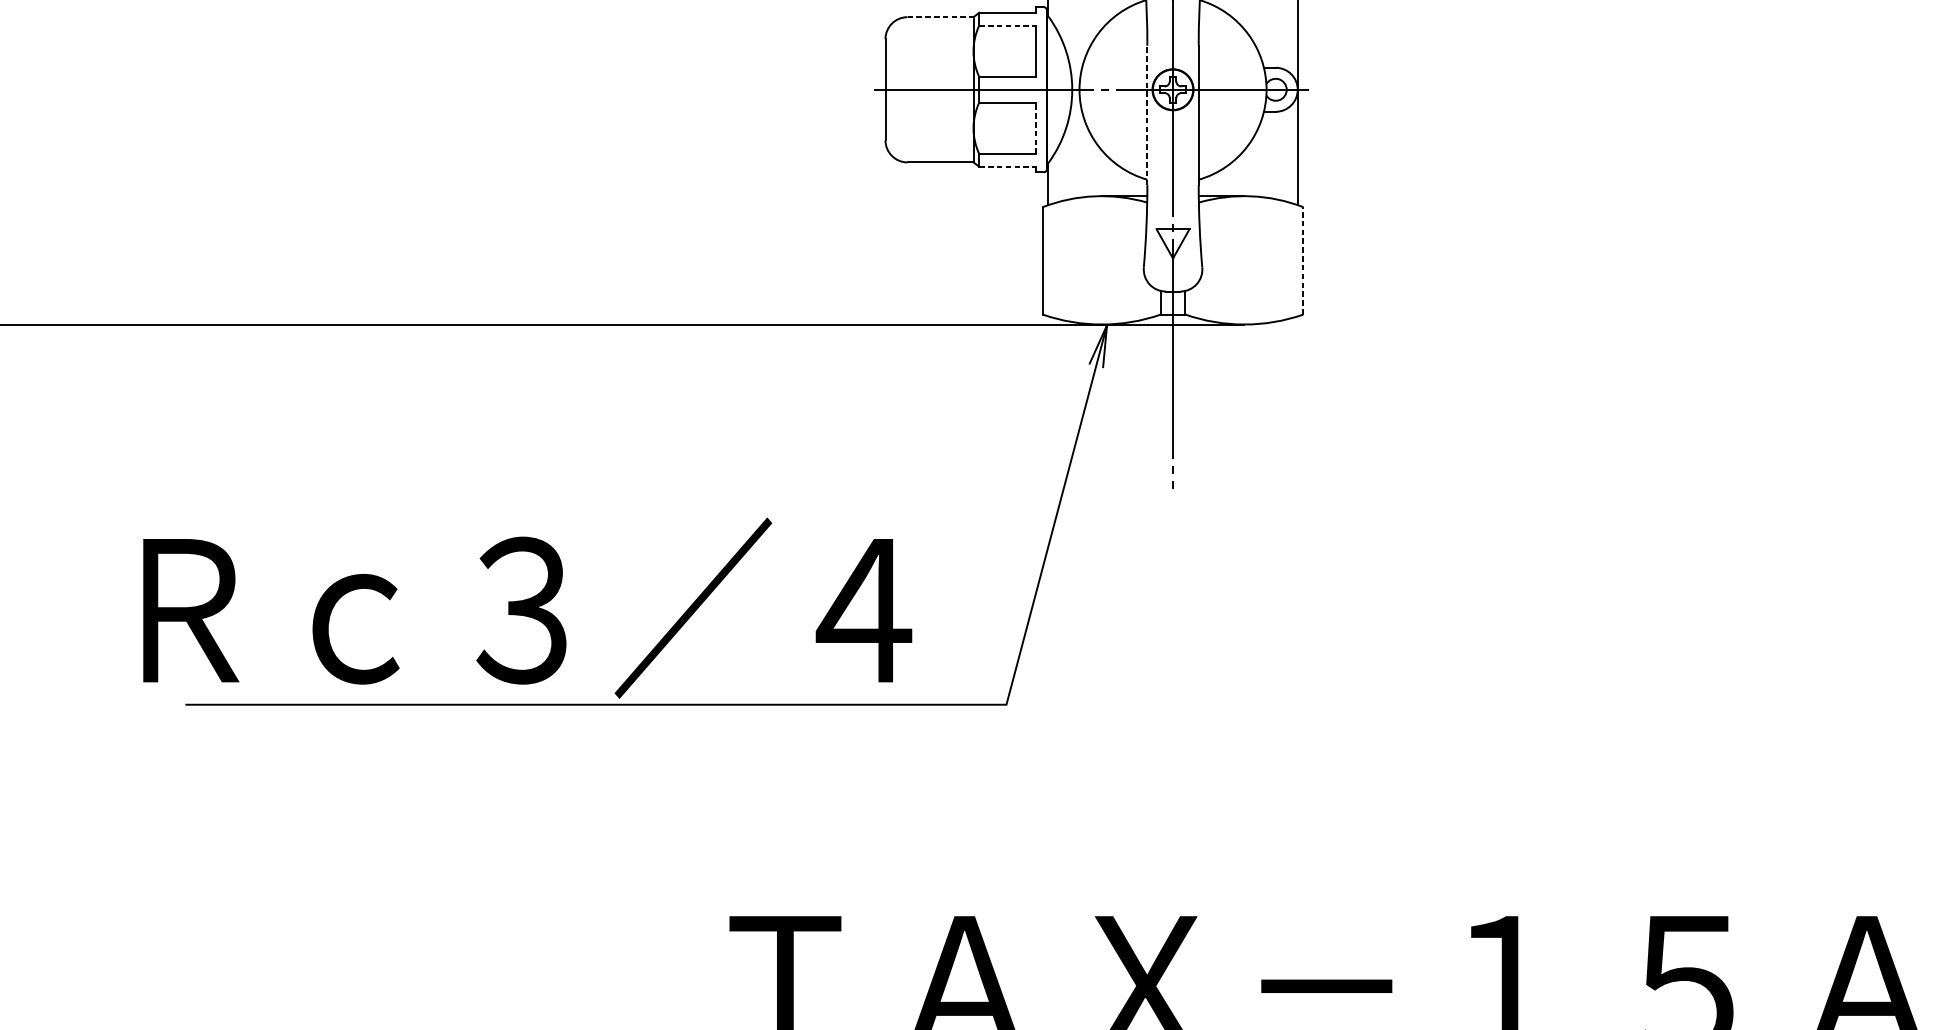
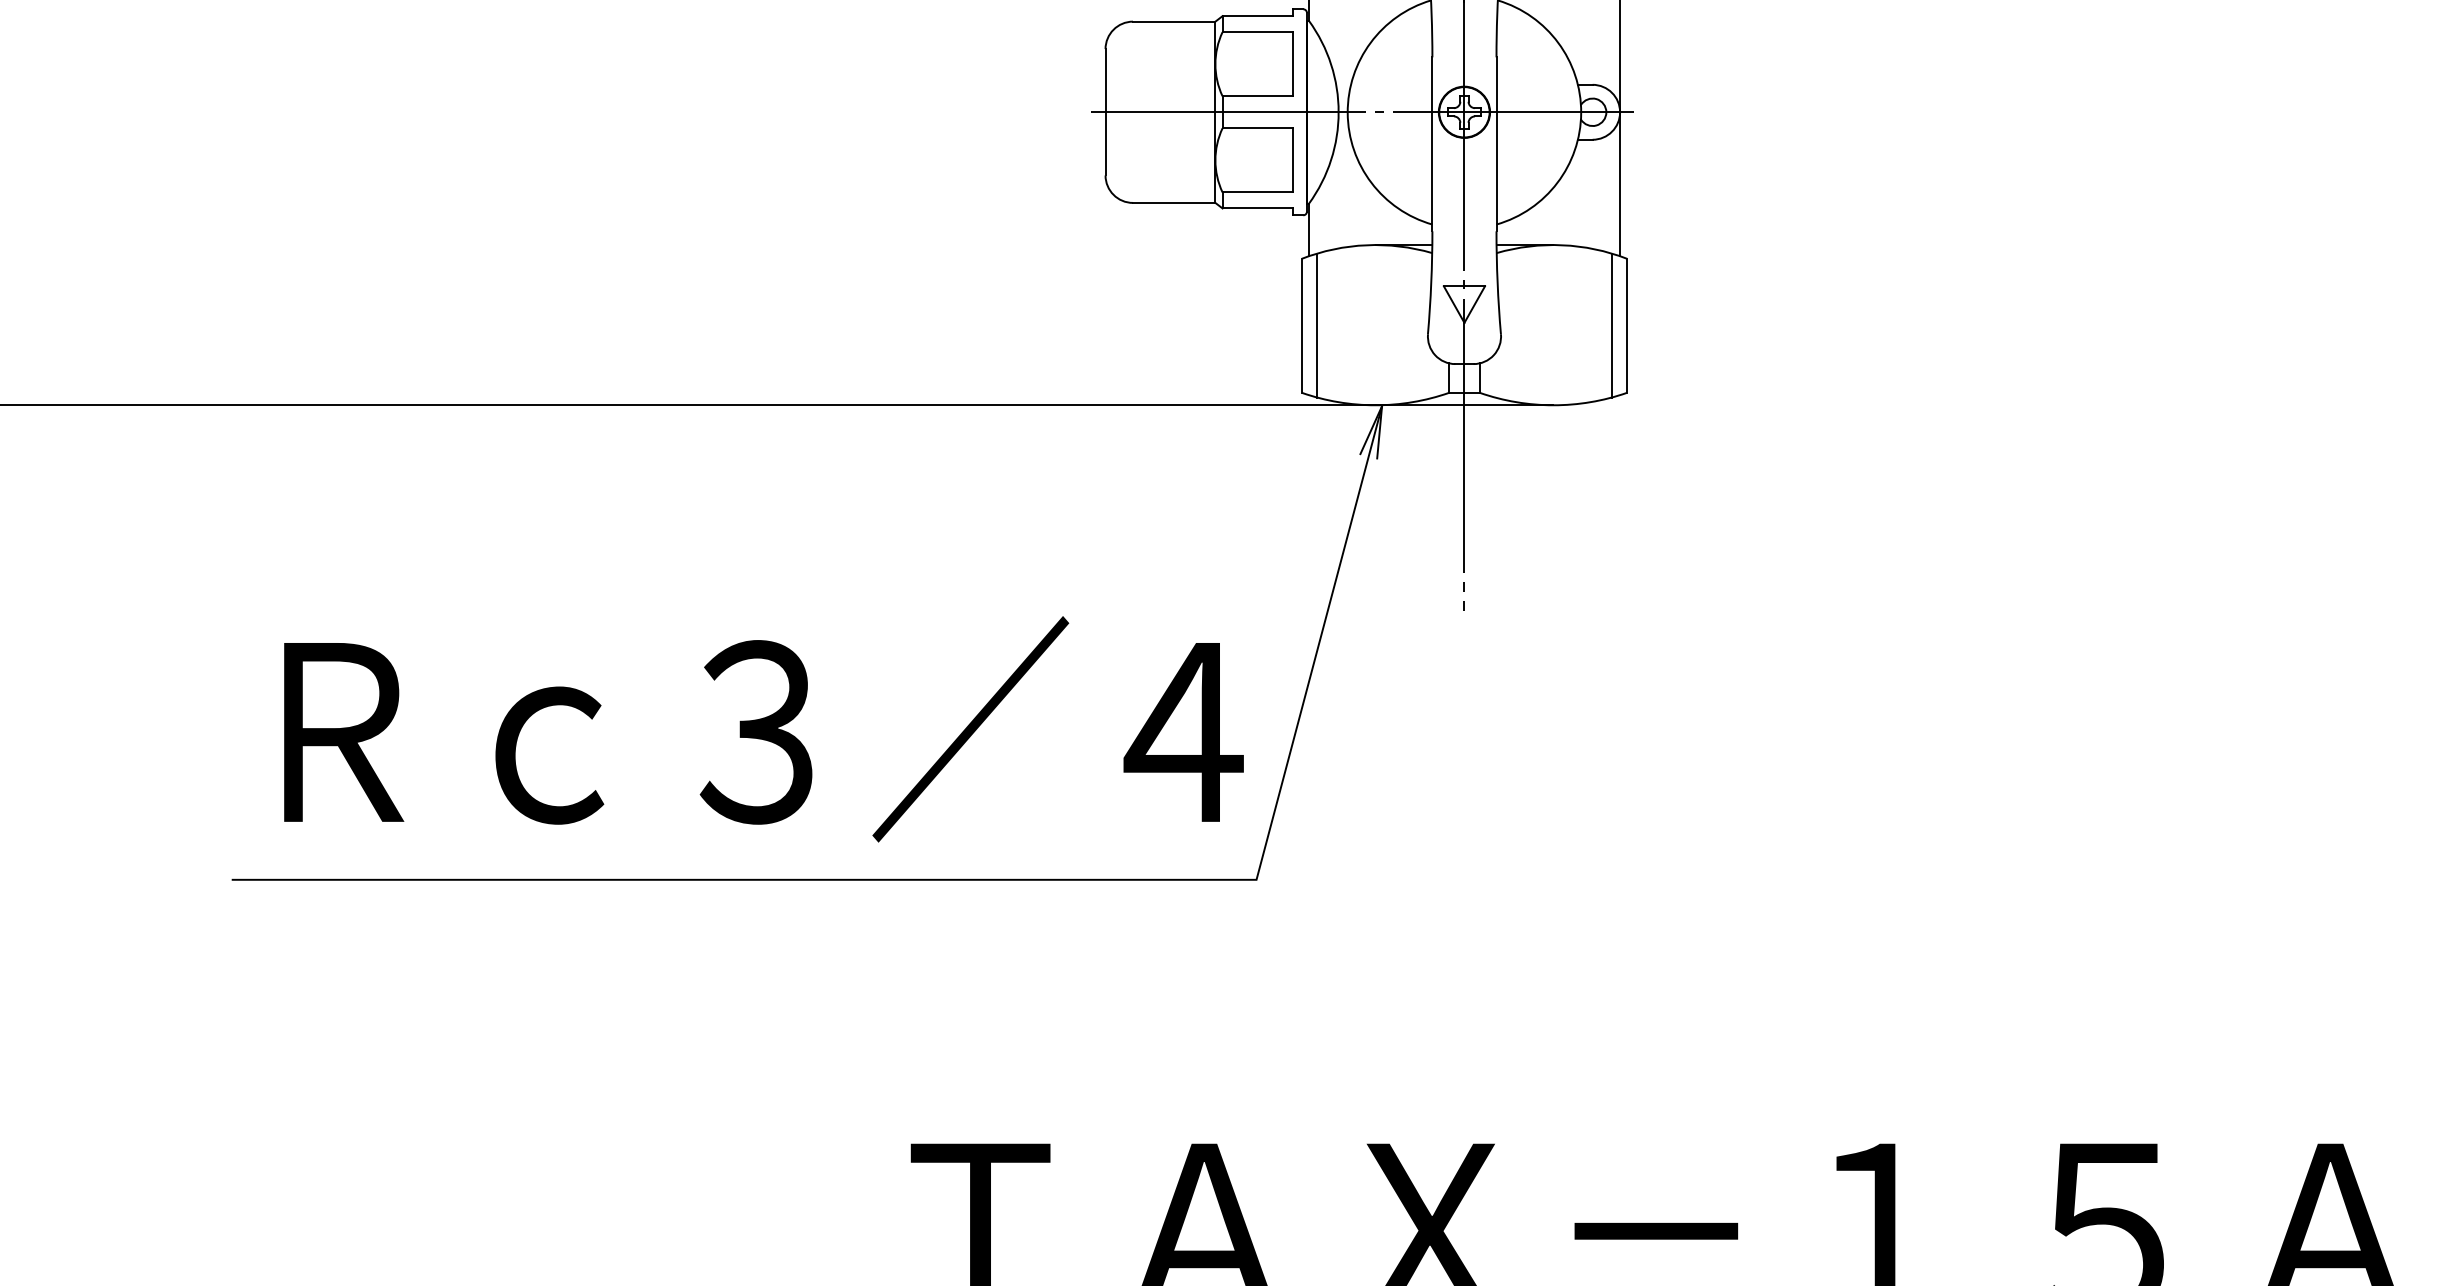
line: (940, 17) -> (1174, 21), dashed -> solid
line: (1008, 25) -> (1258, 32), dashed -> solid
line: (1147, 115) -> (1432, 144), dashed -> solid
line: (1036, 127) -> (1293, 159), dashed -> solid
line: (1008, 166) -> (1258, 208), dashed -> solid
line: (1055, 260) -> (1317, 325), added
line: (1290, 260) -> (1611, 325), added
line: (1302, 260) -> (1626, 325), dashed -> solid
text: (527, 608) -> (763, 729), moved

